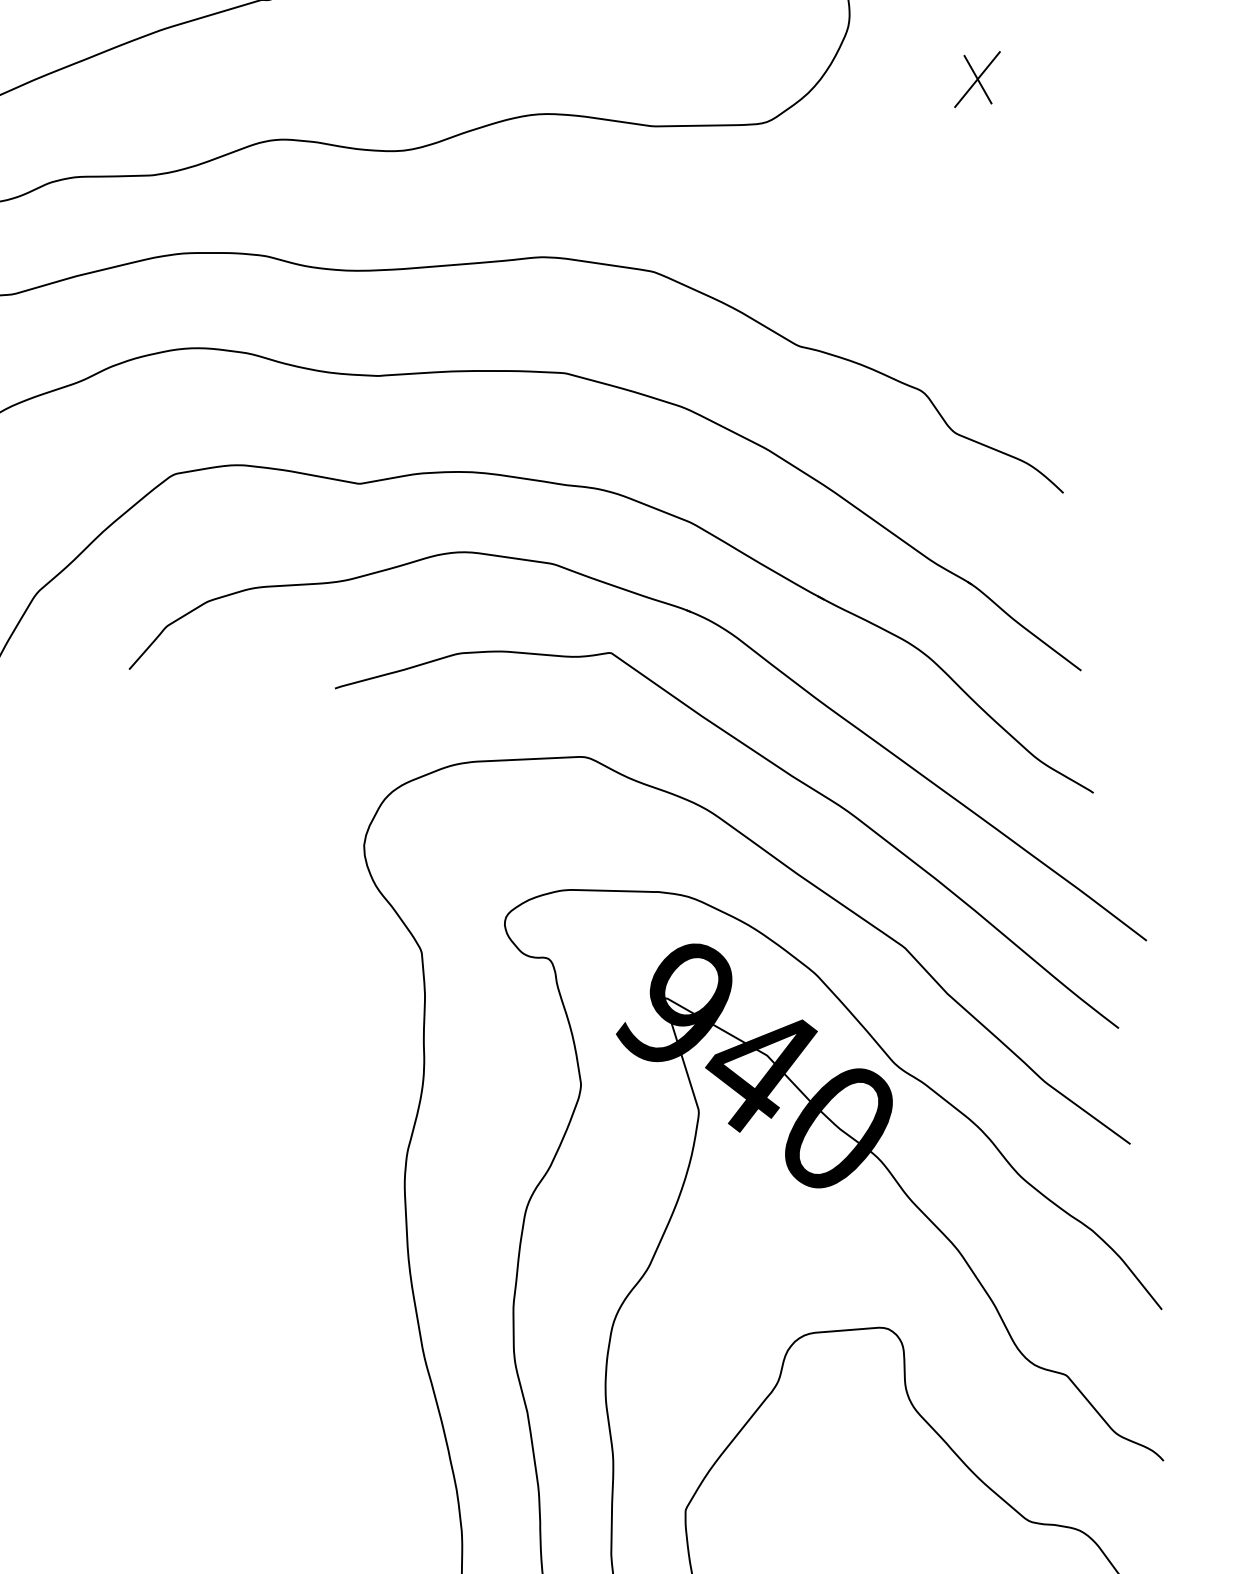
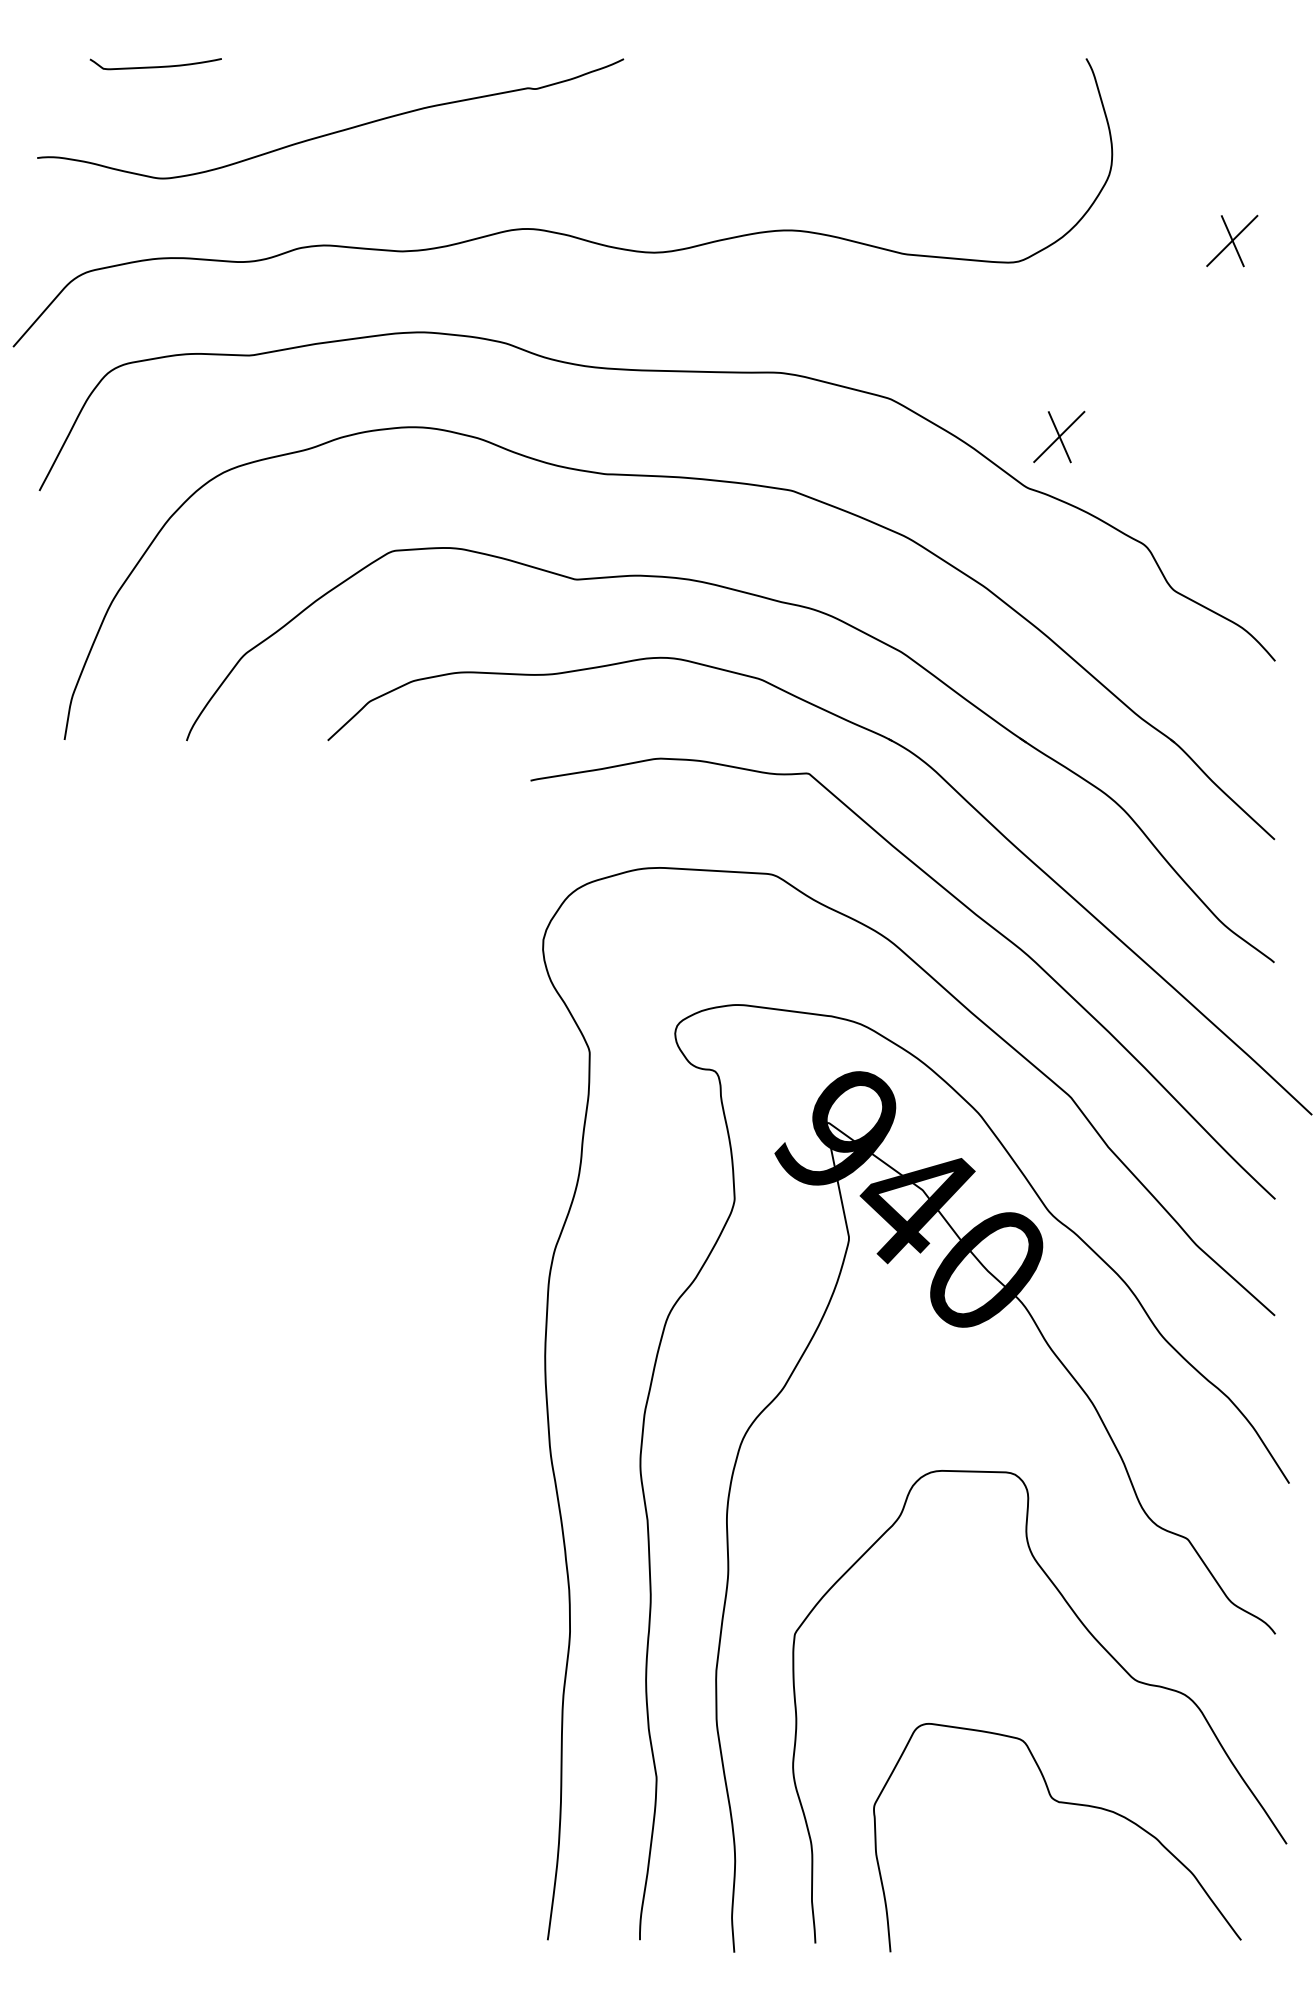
part: (825, 291) -> (1059, 436), added

